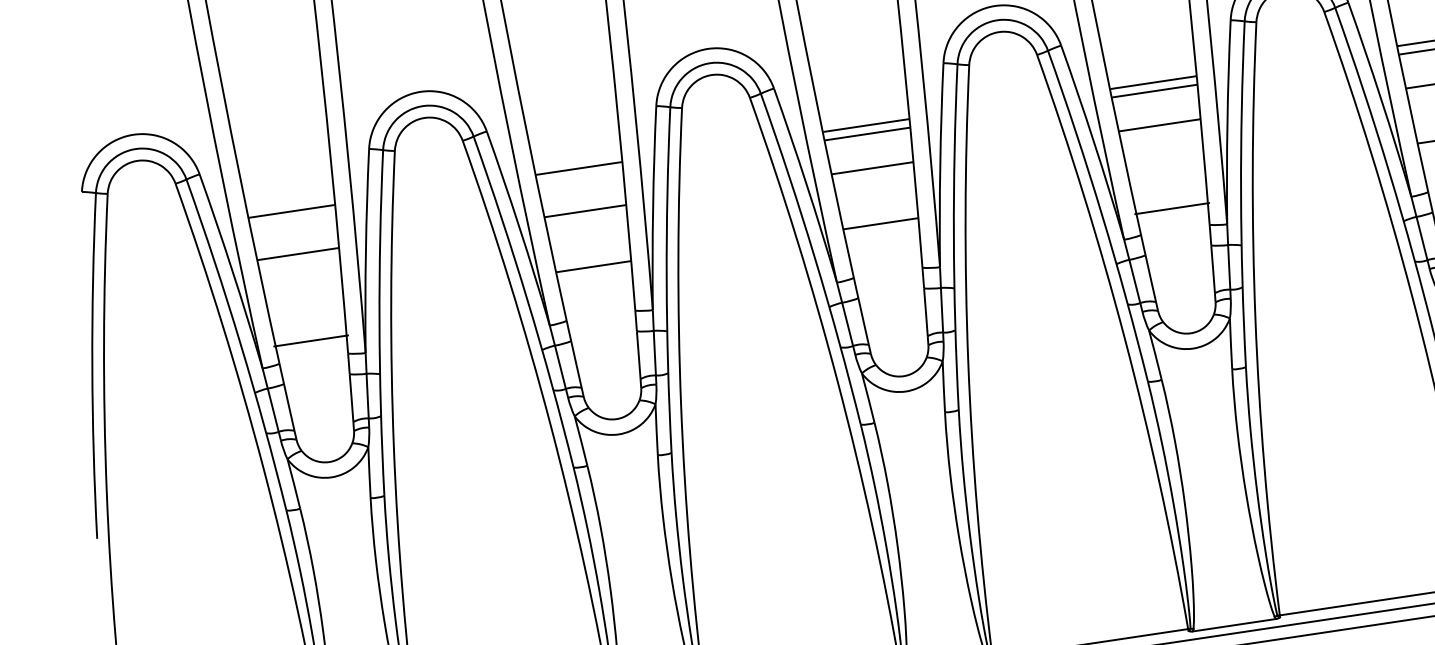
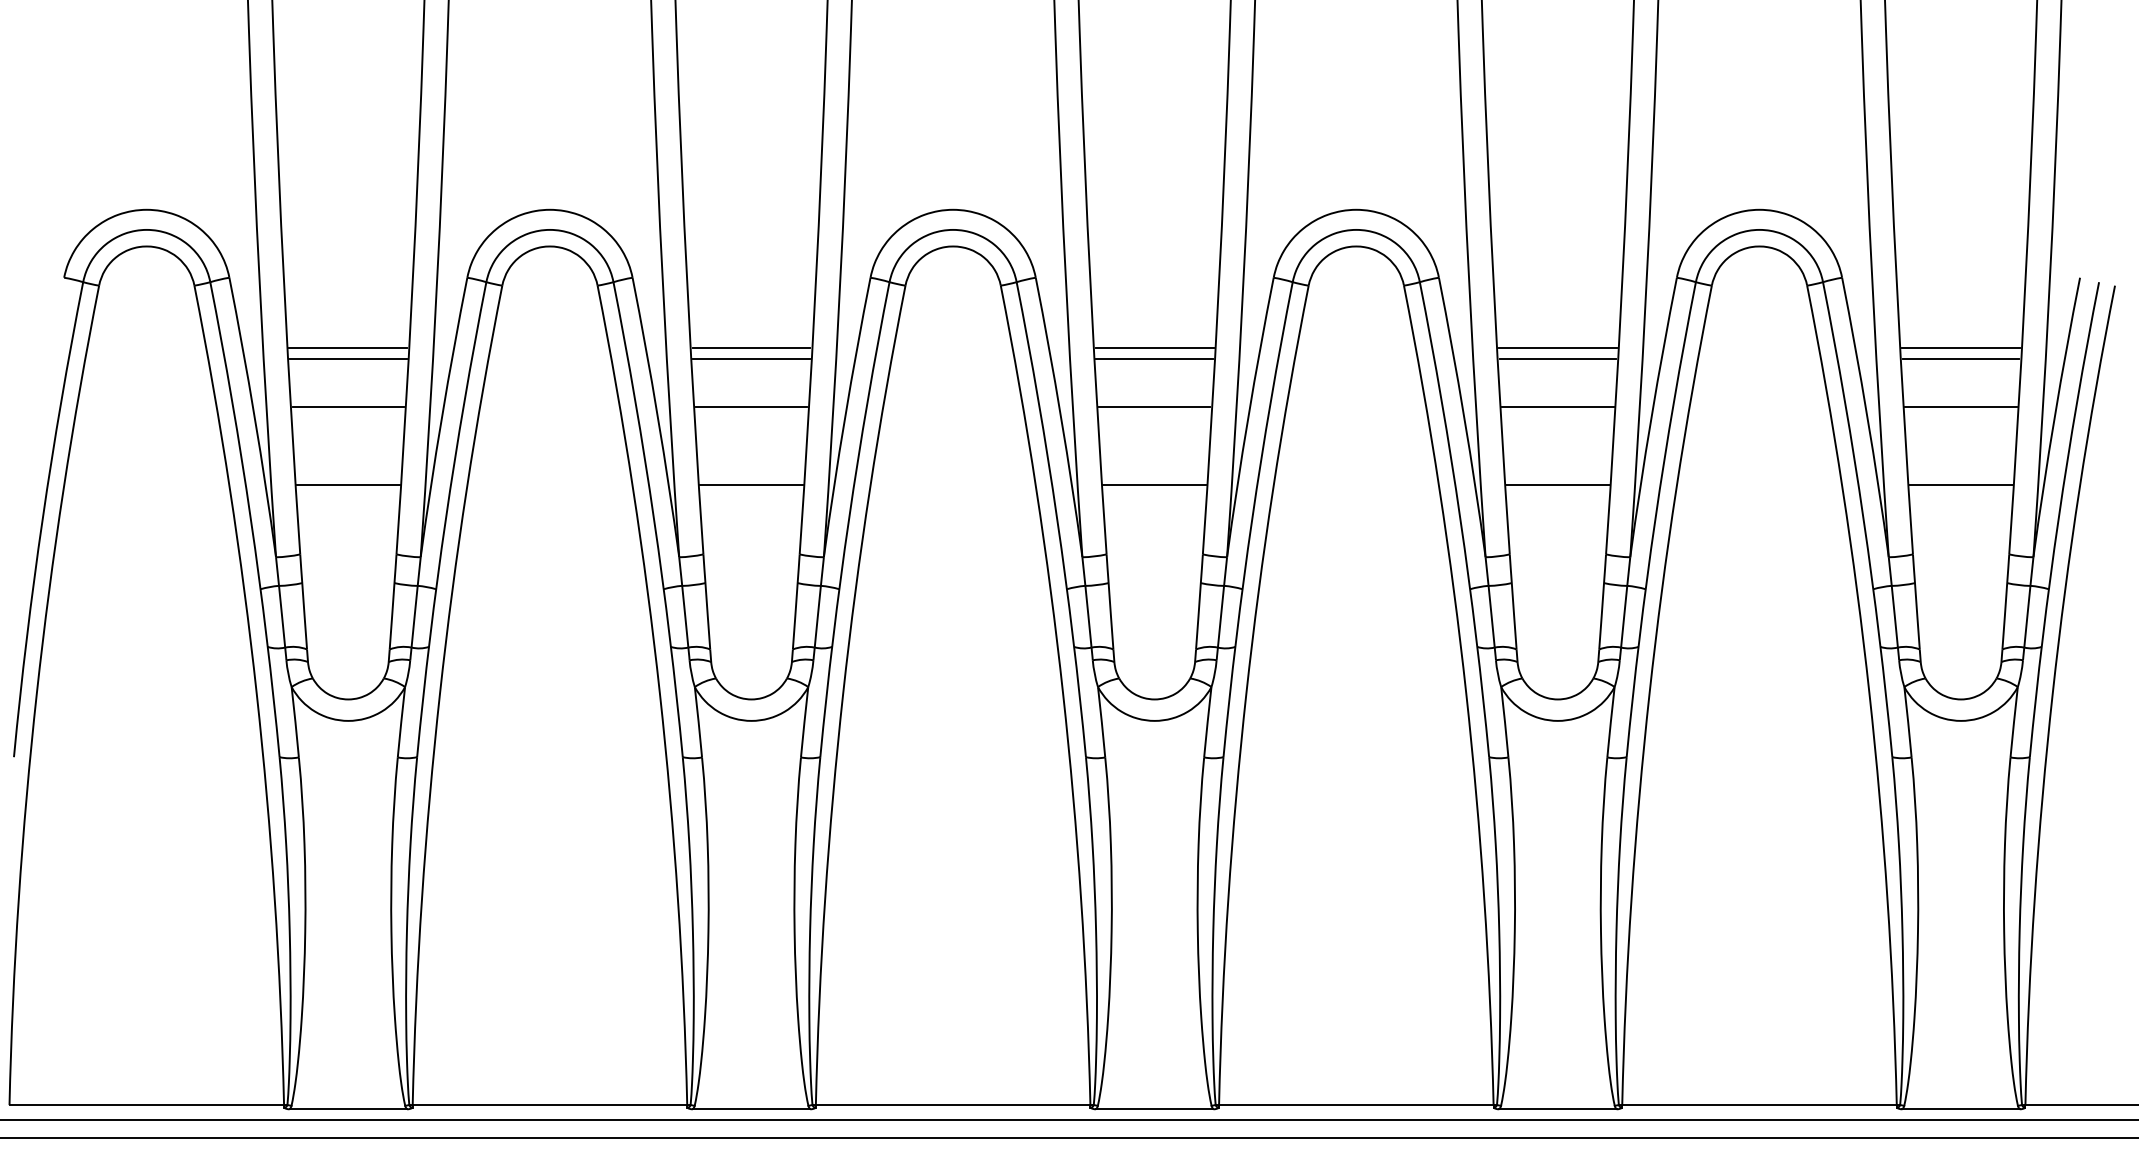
line: (580, 177) -> (751, 359), added
line: (1171, 208) -> (1557, 485), moved
line: (293, 219) -> (348, 359), added
line: (311, 341) -> (348, 485), moved

